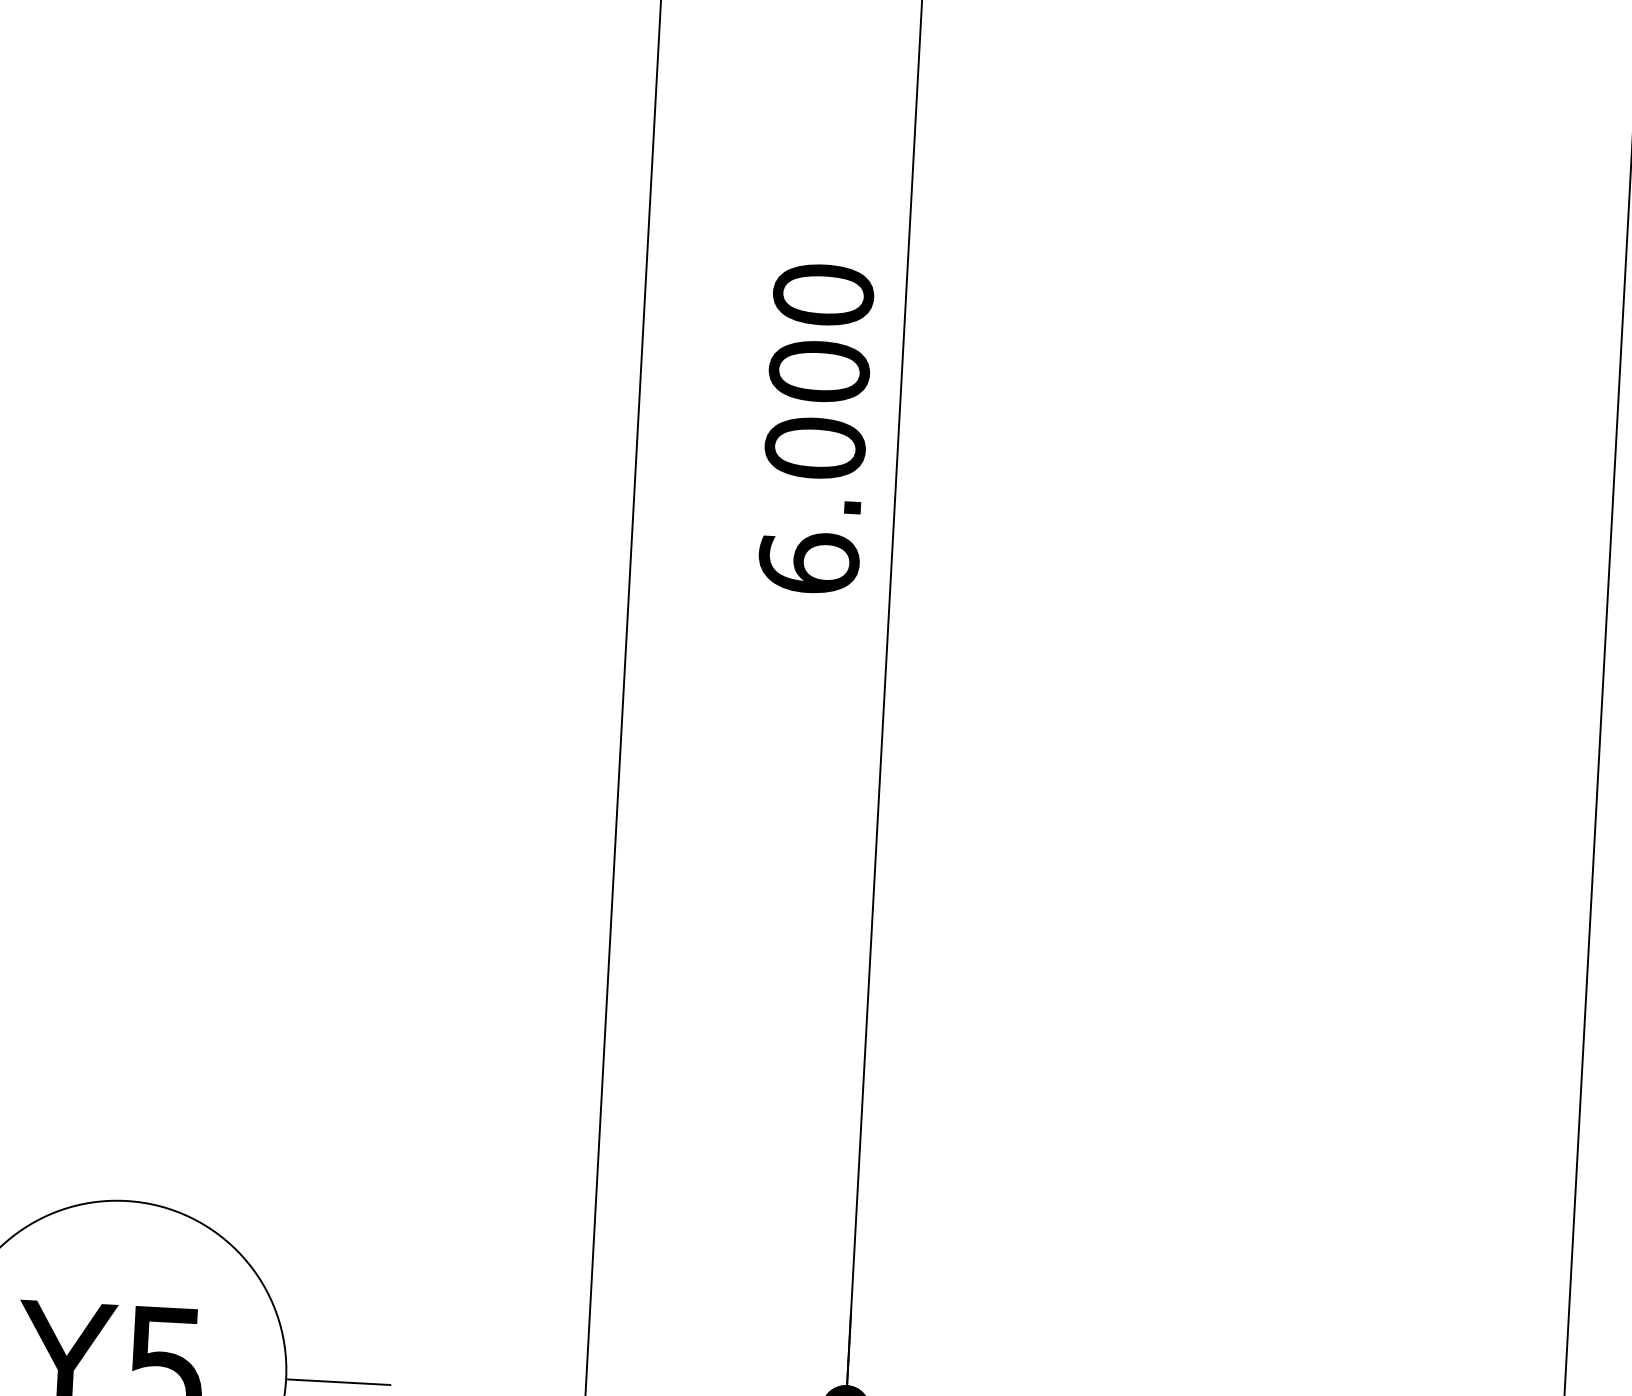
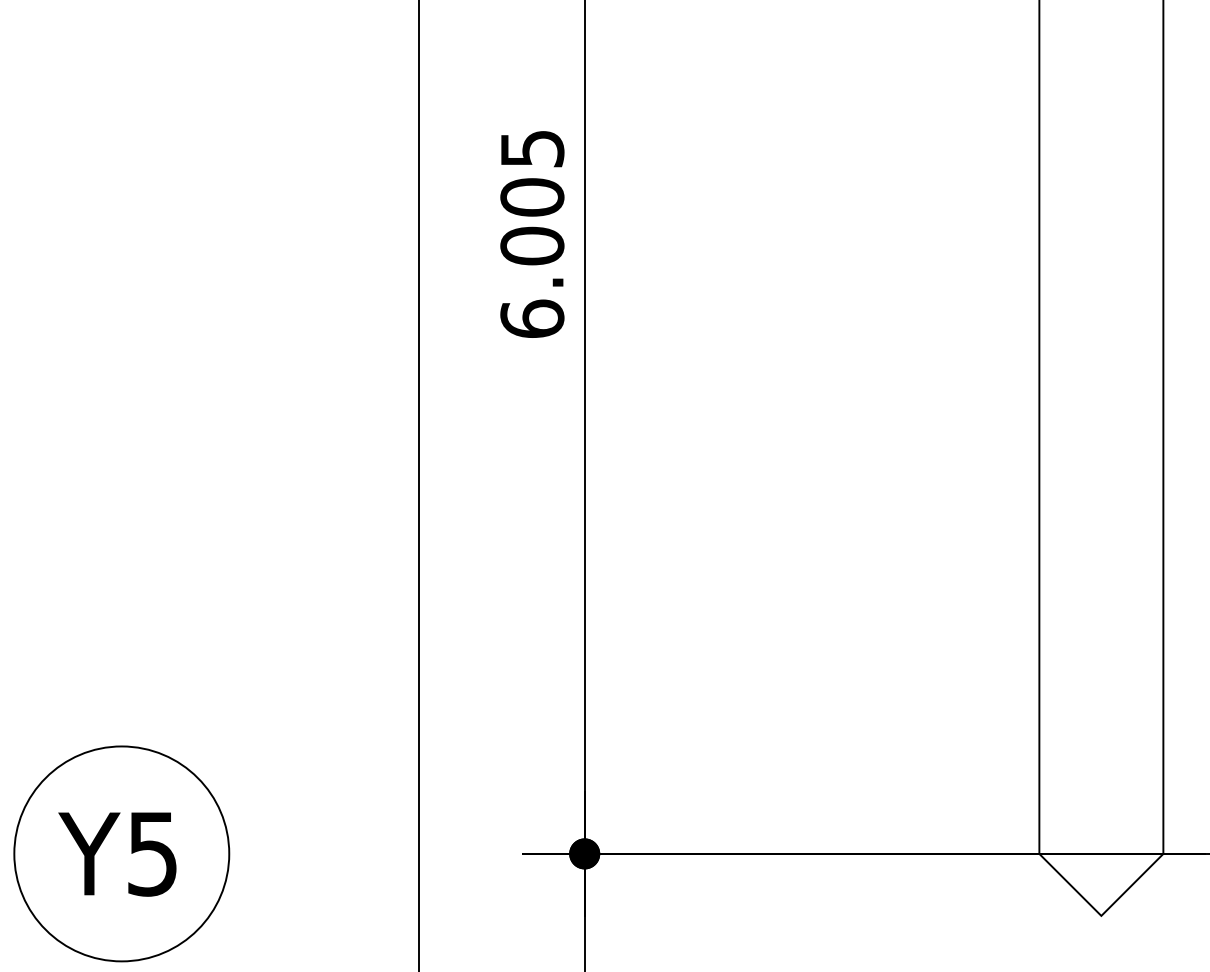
text: (823, 294) -> (532, 148), 6.000 -> 6.005
line: (338, 1381) -> (262, 853), removed

